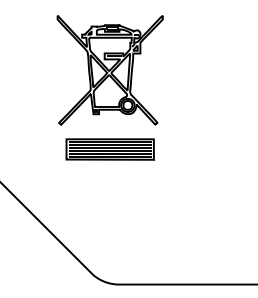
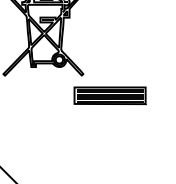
part: (110, 149) -> (110, 95), moved

